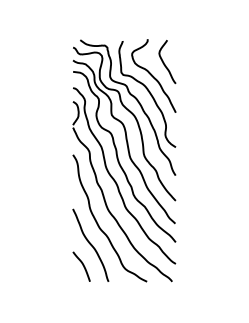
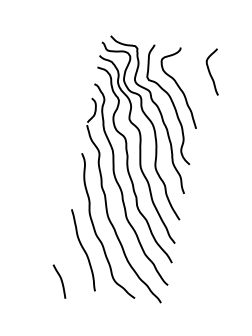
curve: (165, 64) -> (211, 73), moved
curve: (82, 265) -> (60, 280), moved

